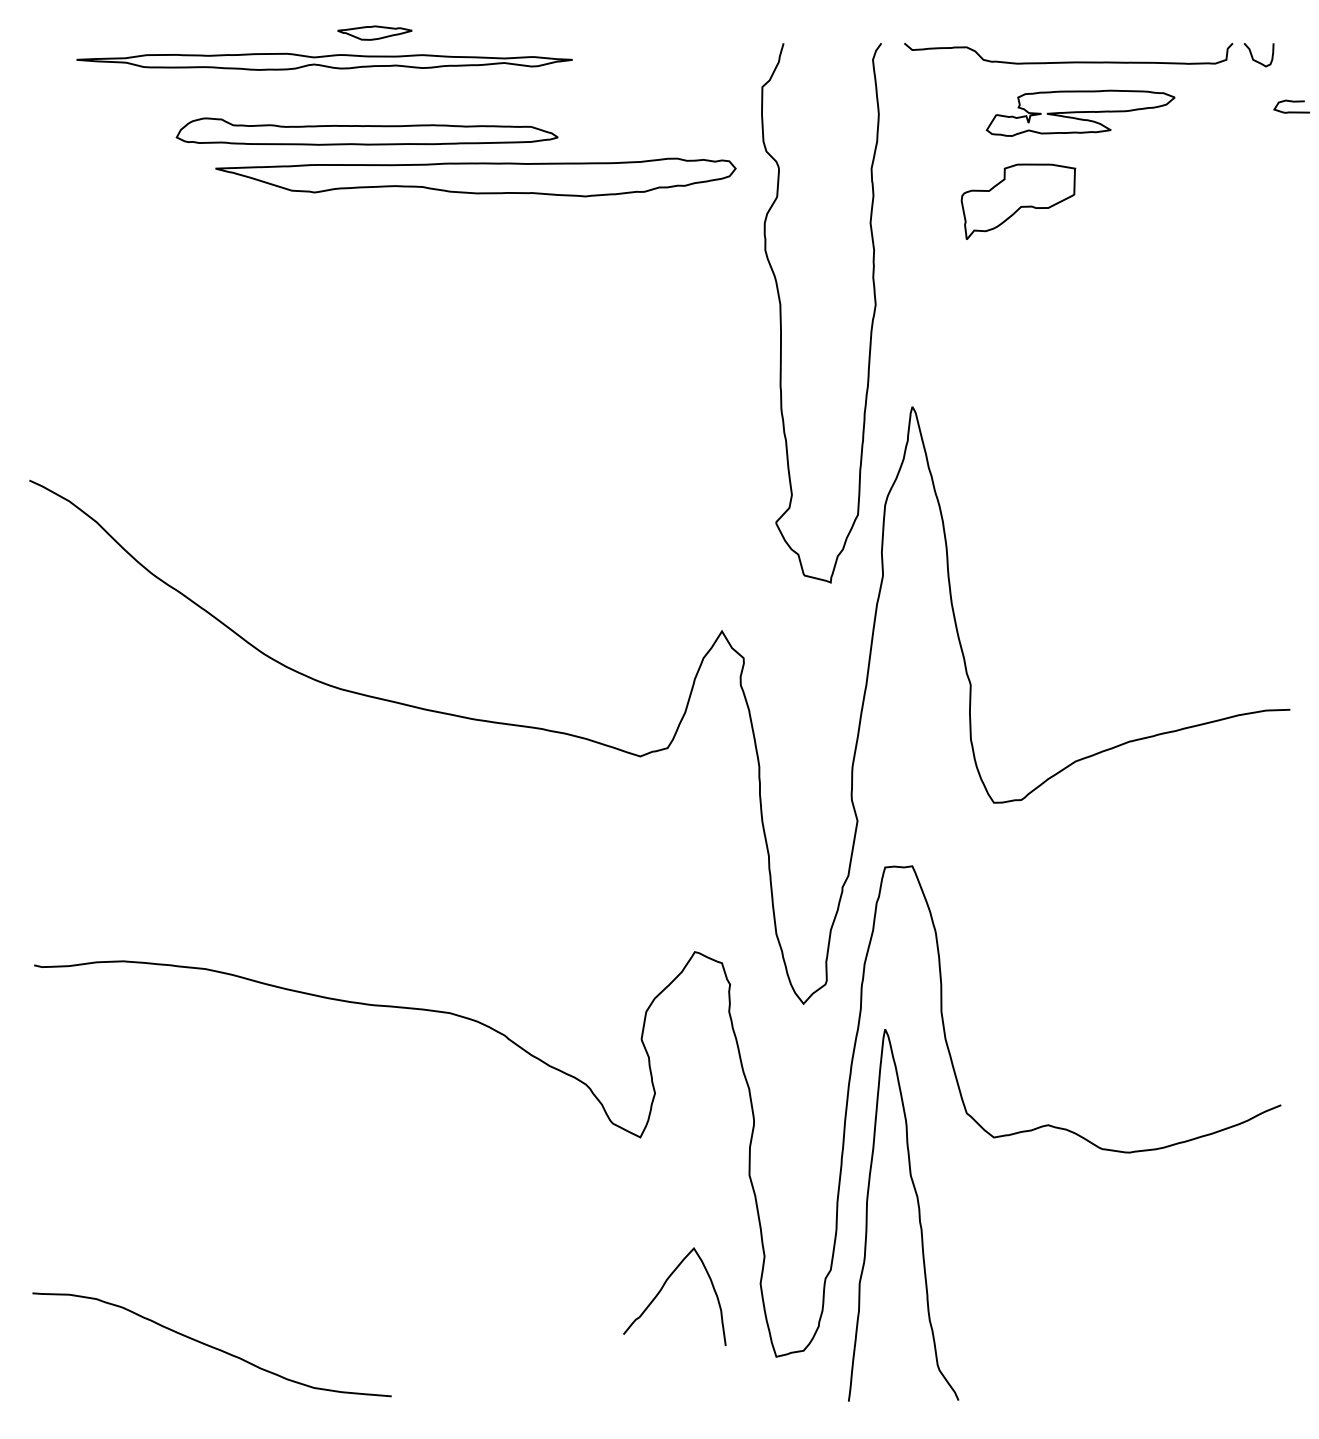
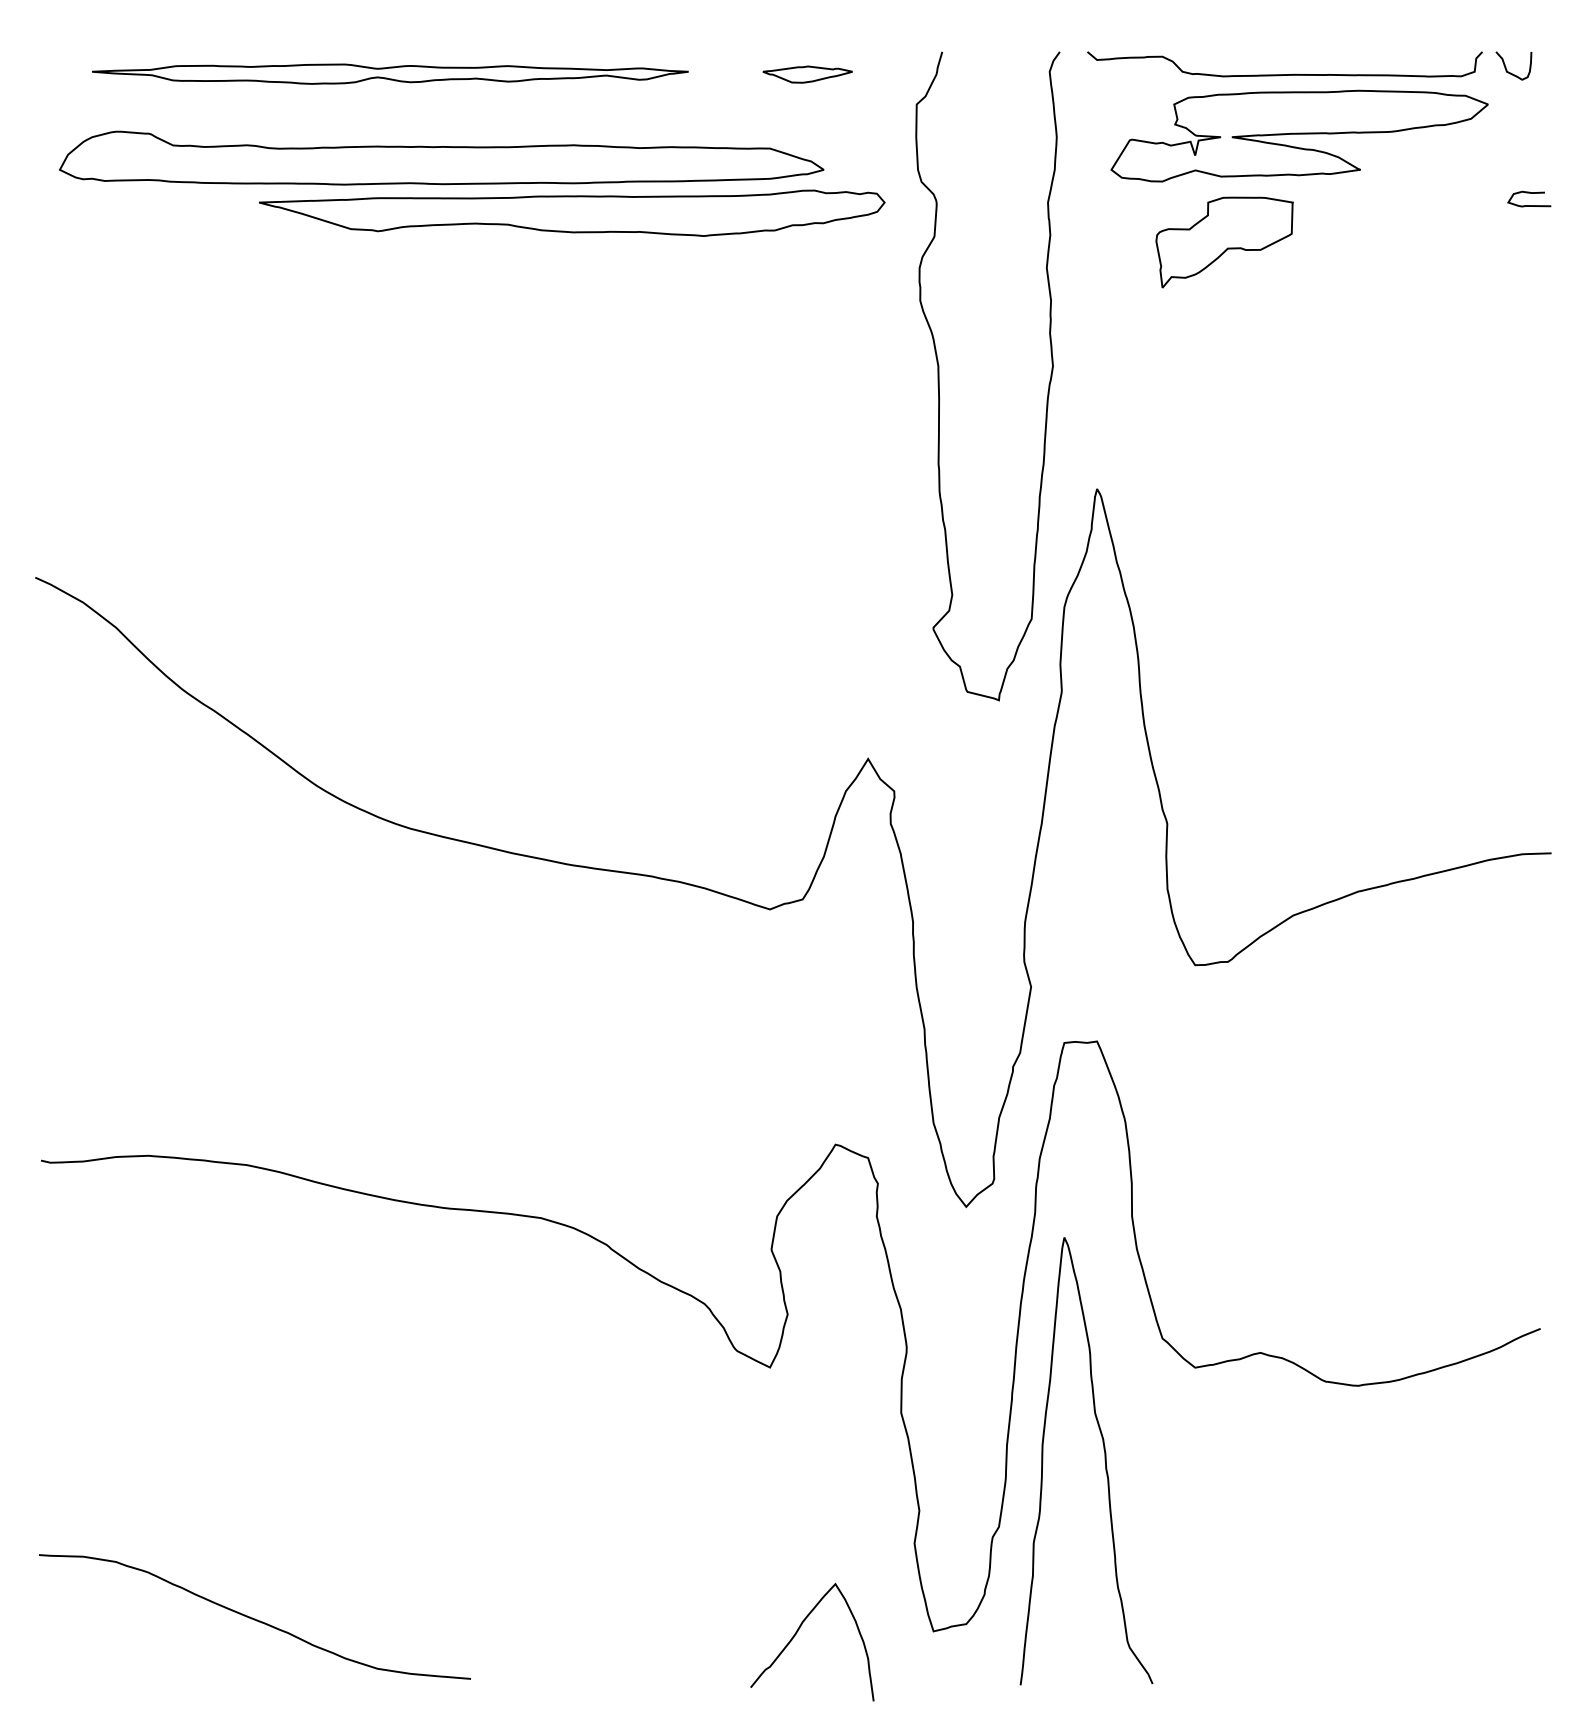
part: (374, 33) -> (807, 74), moved
curve: (1291, 102) -> (1529, 193), moved
part: (1080, 112) -> (1299, 135), size x1.67
part: (367, 131) -> (441, 157), size x1.67
curve: (663, 1287) -> (798, 1631), moved

